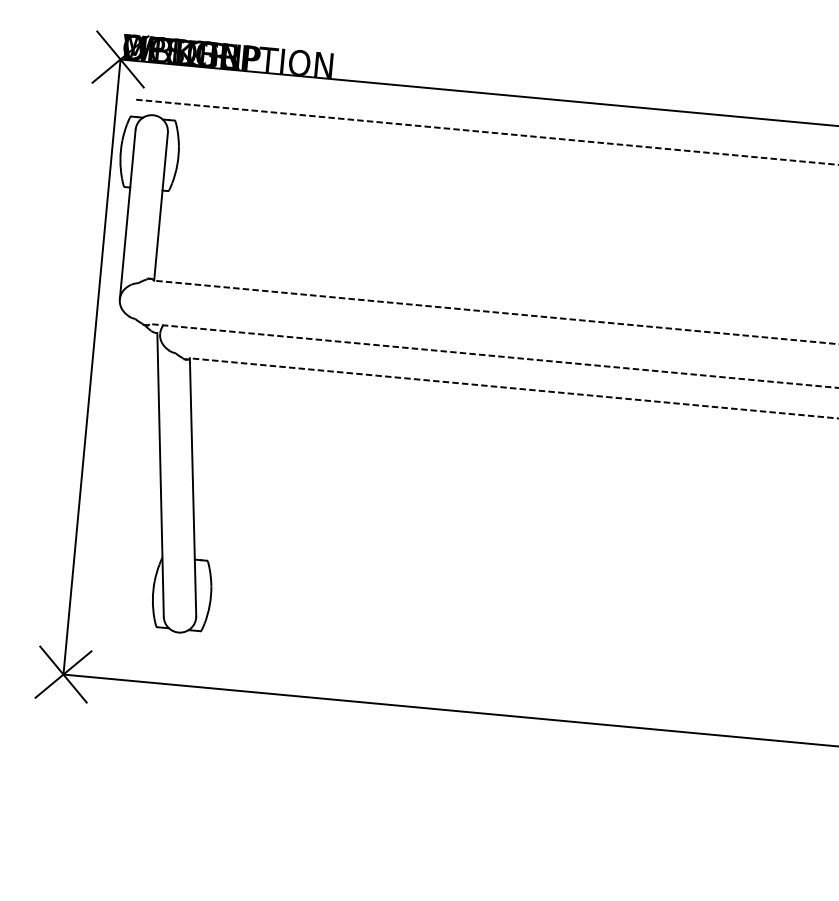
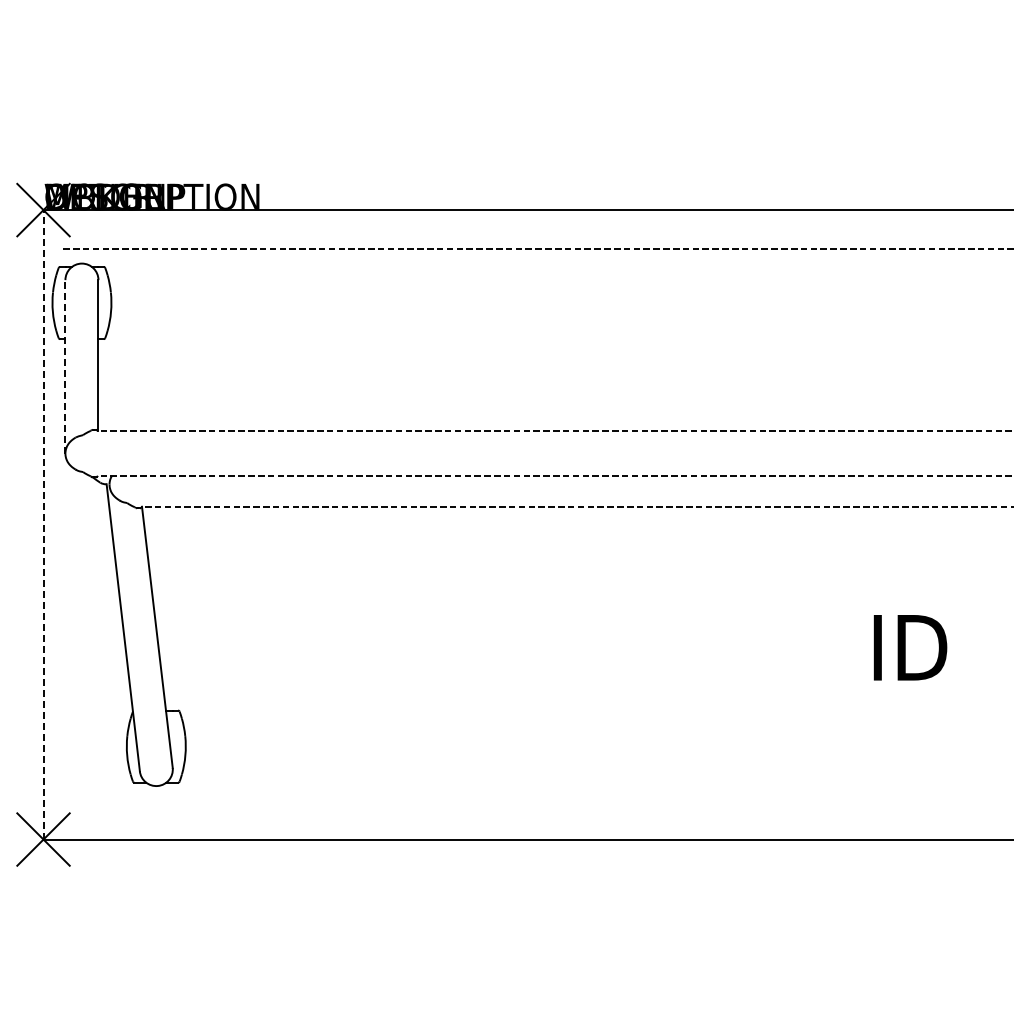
line: (127, 214) -> (65, 366), solid -> dashed
line: (92, 366) -> (43, 524), solid -> dashed

